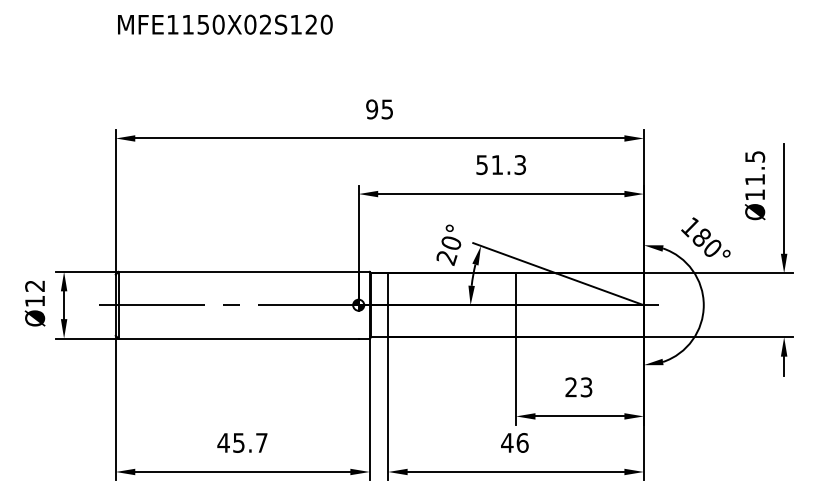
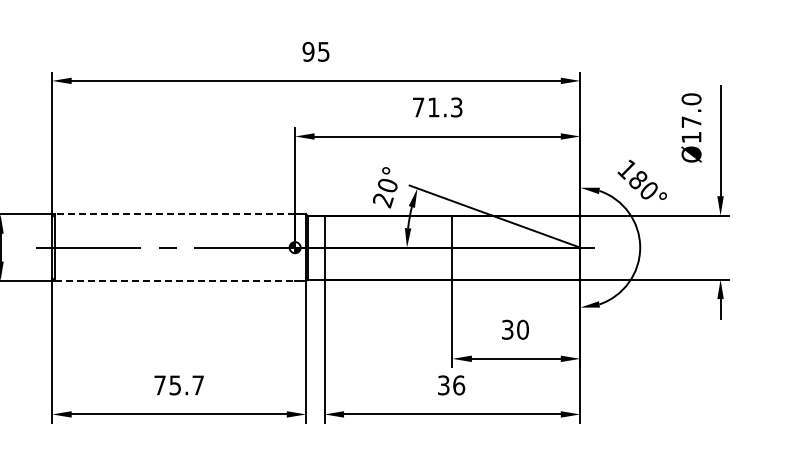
text: (481, 165) -> (417, 107), 51.3 -> 71.3
text: (755, 167) -> (691, 109), Ø11.5 -> Ø17.0
line: (238, 271) -> (174, 213), solid -> dashed
line: (239, 338) -> (175, 280), solid -> dashed
text: (578, 387) -> (514, 329), 23 -> 30
text: (223, 442) -> (159, 384), 45.7 -> 75.7
text: (507, 442) -> (443, 384), 46 -> 36

